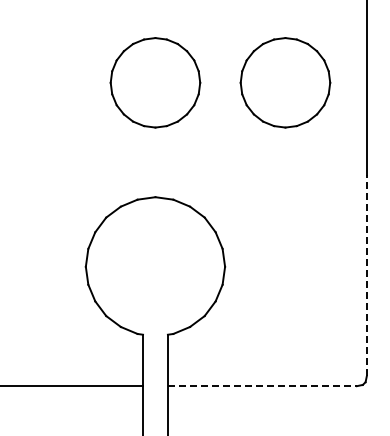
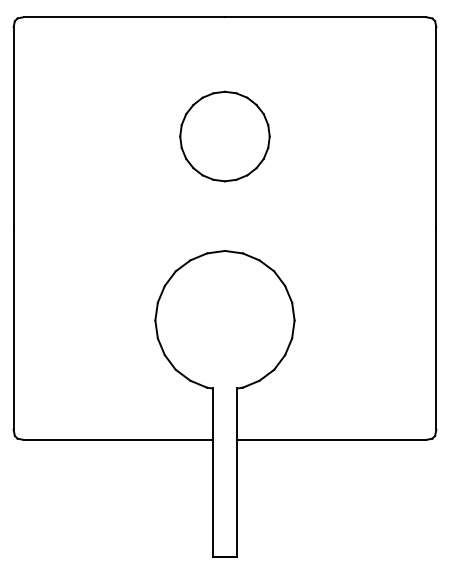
part: (284, 82) -> (354, 136), removed
line: (366, 275) -> (436, 329), dashed -> solid
line: (262, 385) -> (332, 439), dashed -> solid

